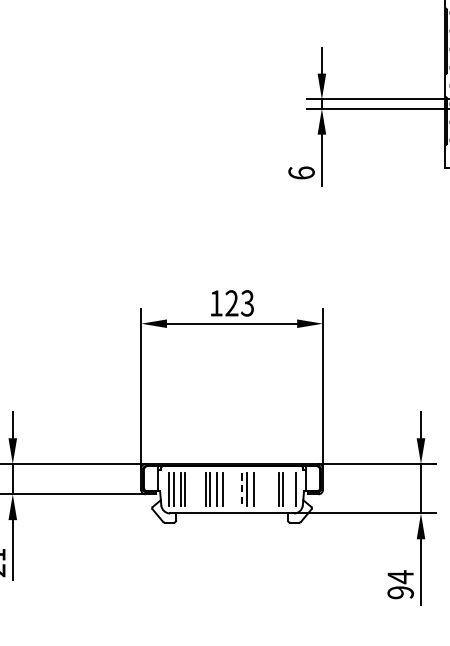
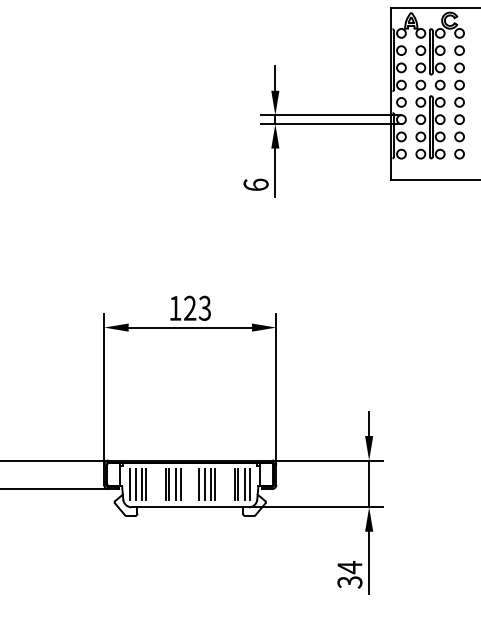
line: (241, 489) -> (199, 484), dashed -> solid
line: (257, 489) -> (214, 484), added
line: (290, 489) -> (245, 484), added
text: (400, 592) -> (349, 582), 94 -> 34

